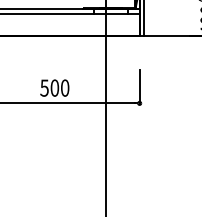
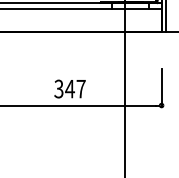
text: (54, 87) -> (69, 88), 500 -> 347

